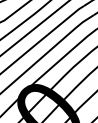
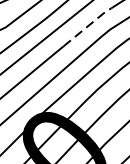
line: (65, 19) -> (86, 26), solid -> dashed

